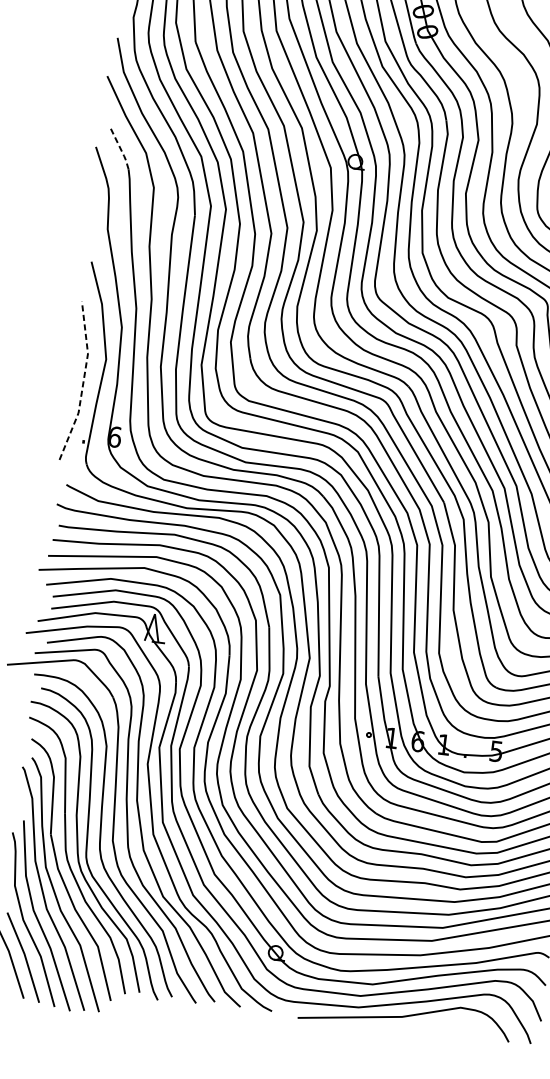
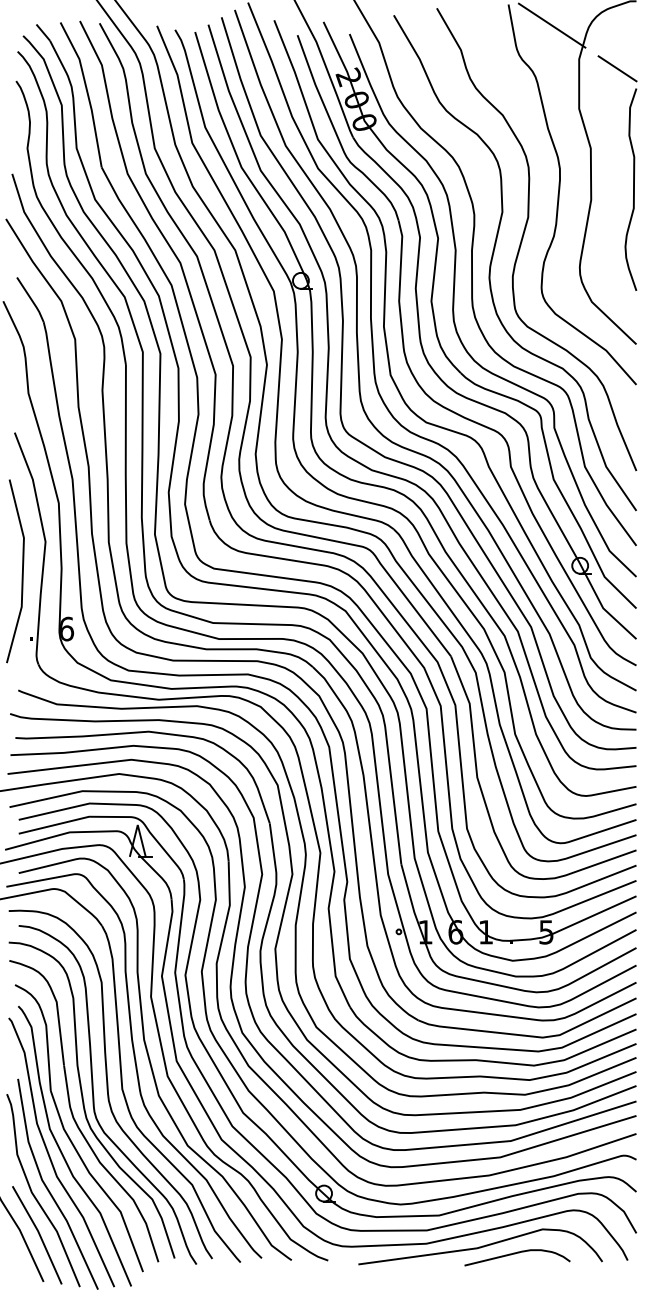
line: (121, 149) -> (32, 300), dashed -> solid
line: (83, 381) -> (22, 570), dashed -> solid
curve: (434, 1026) -> (515, 1254), added

